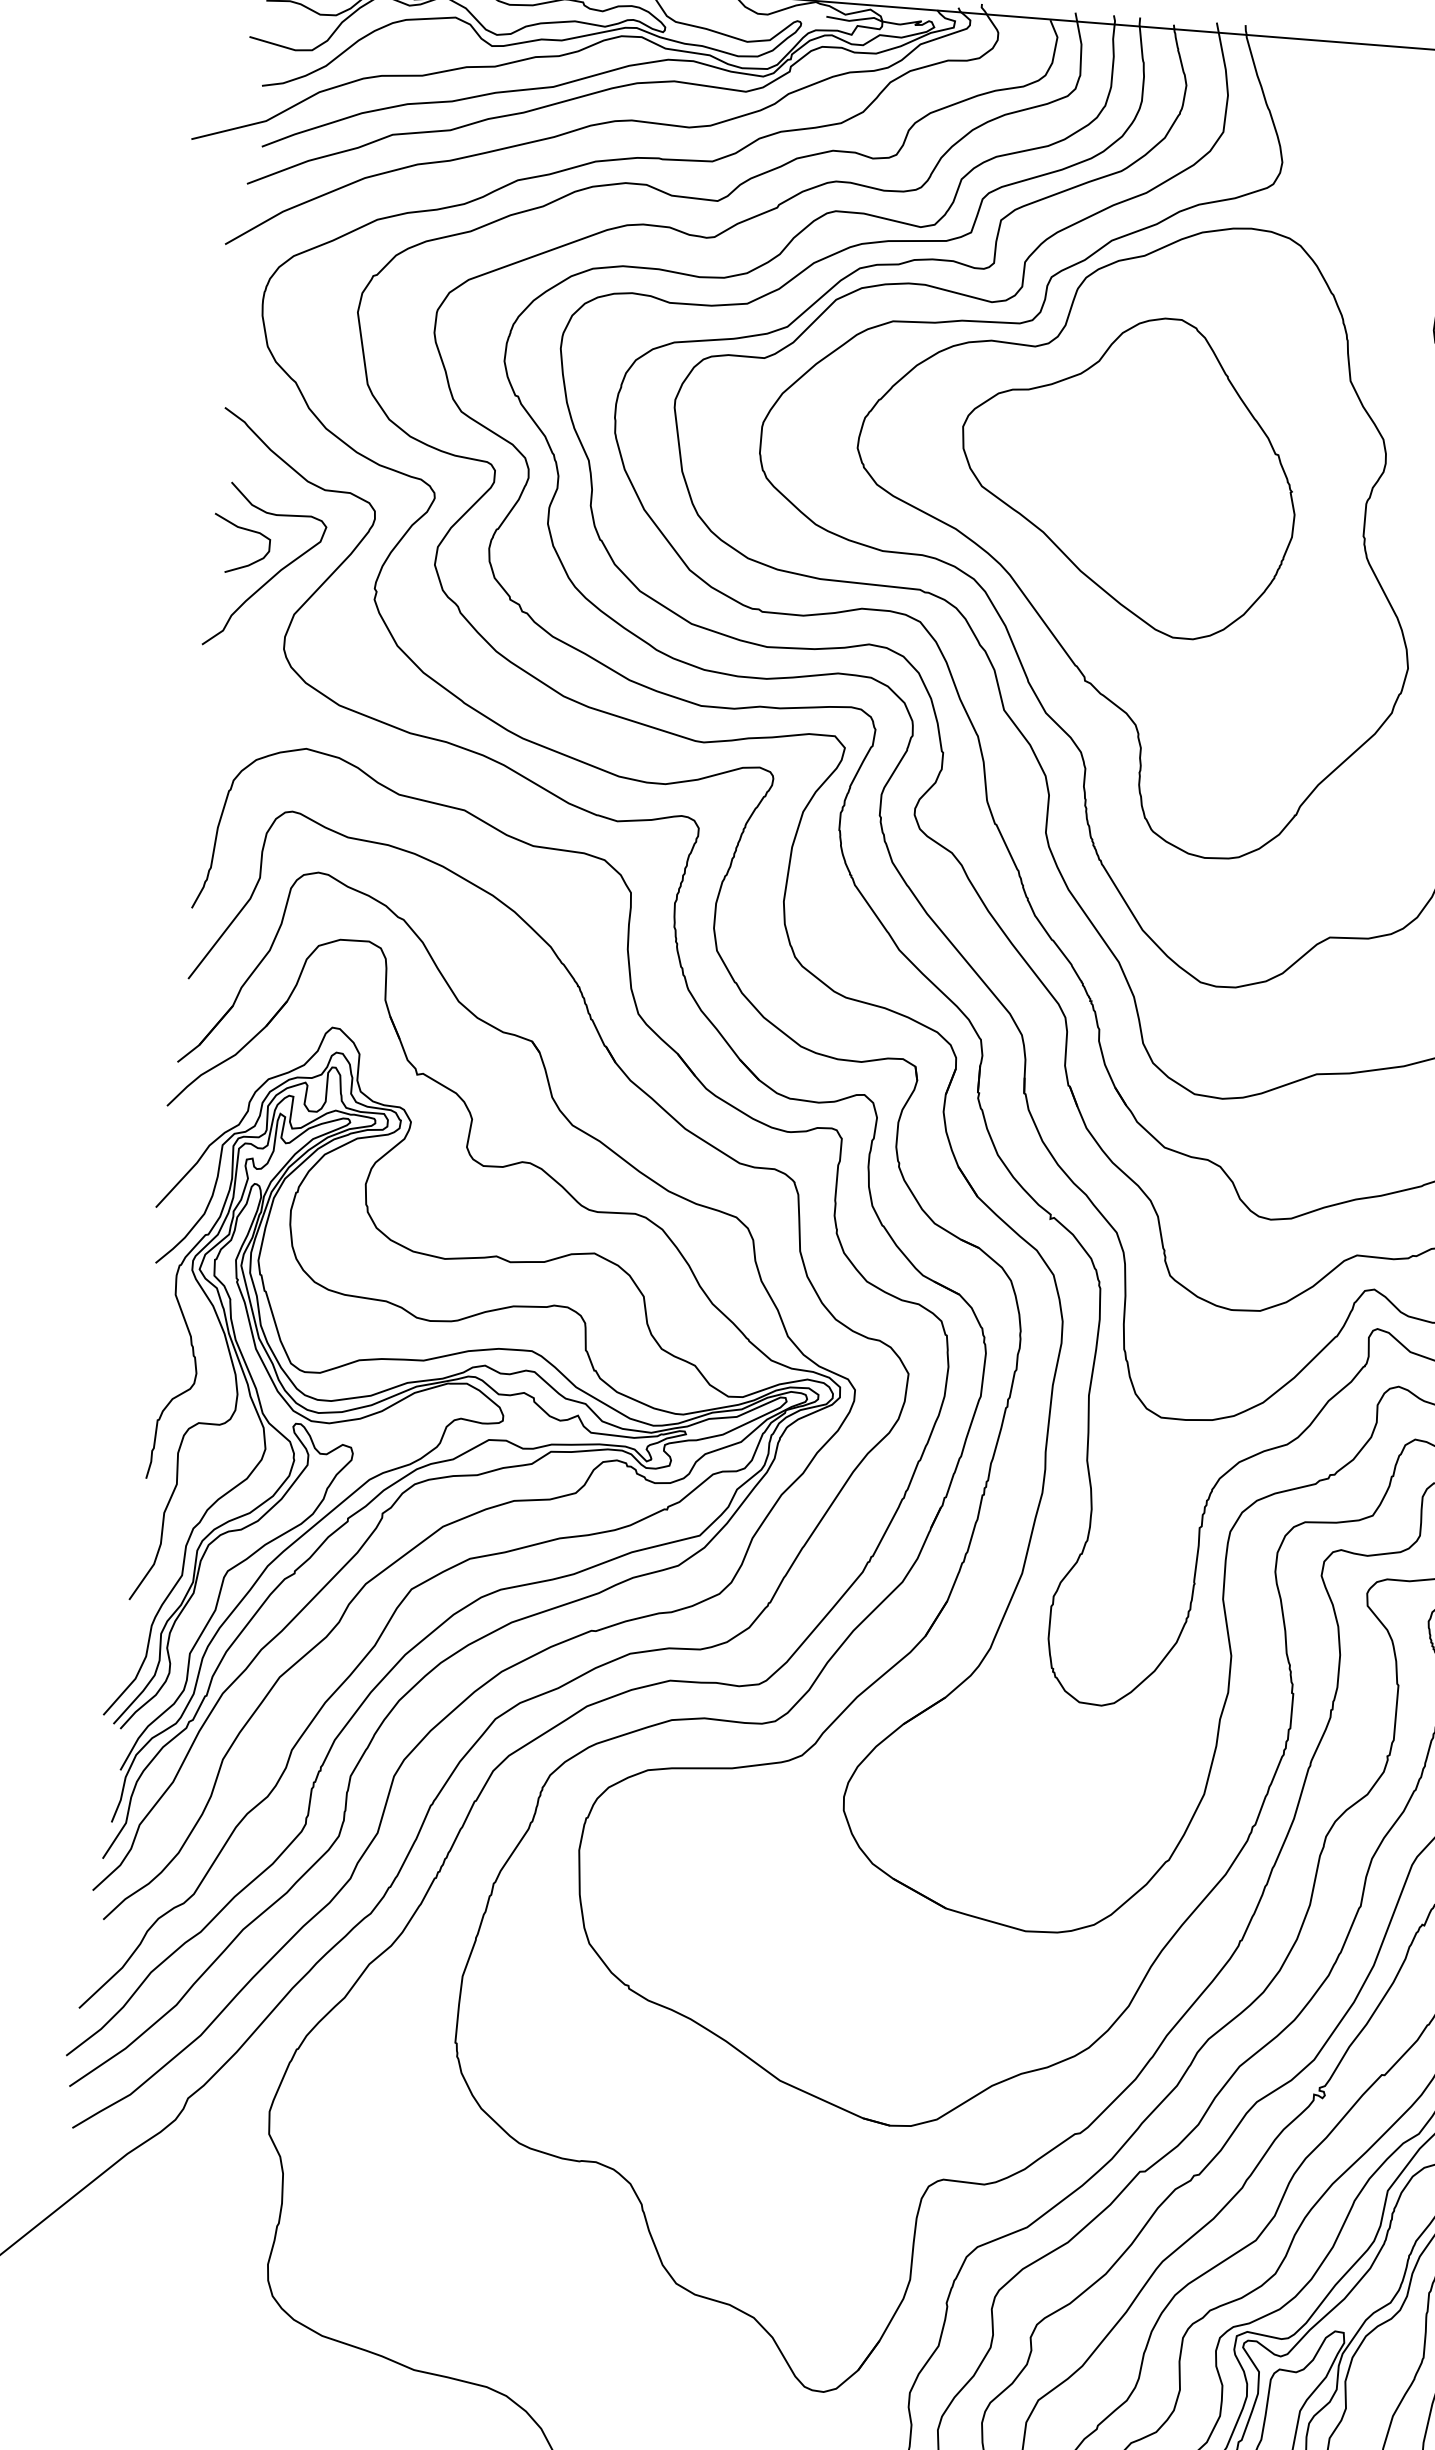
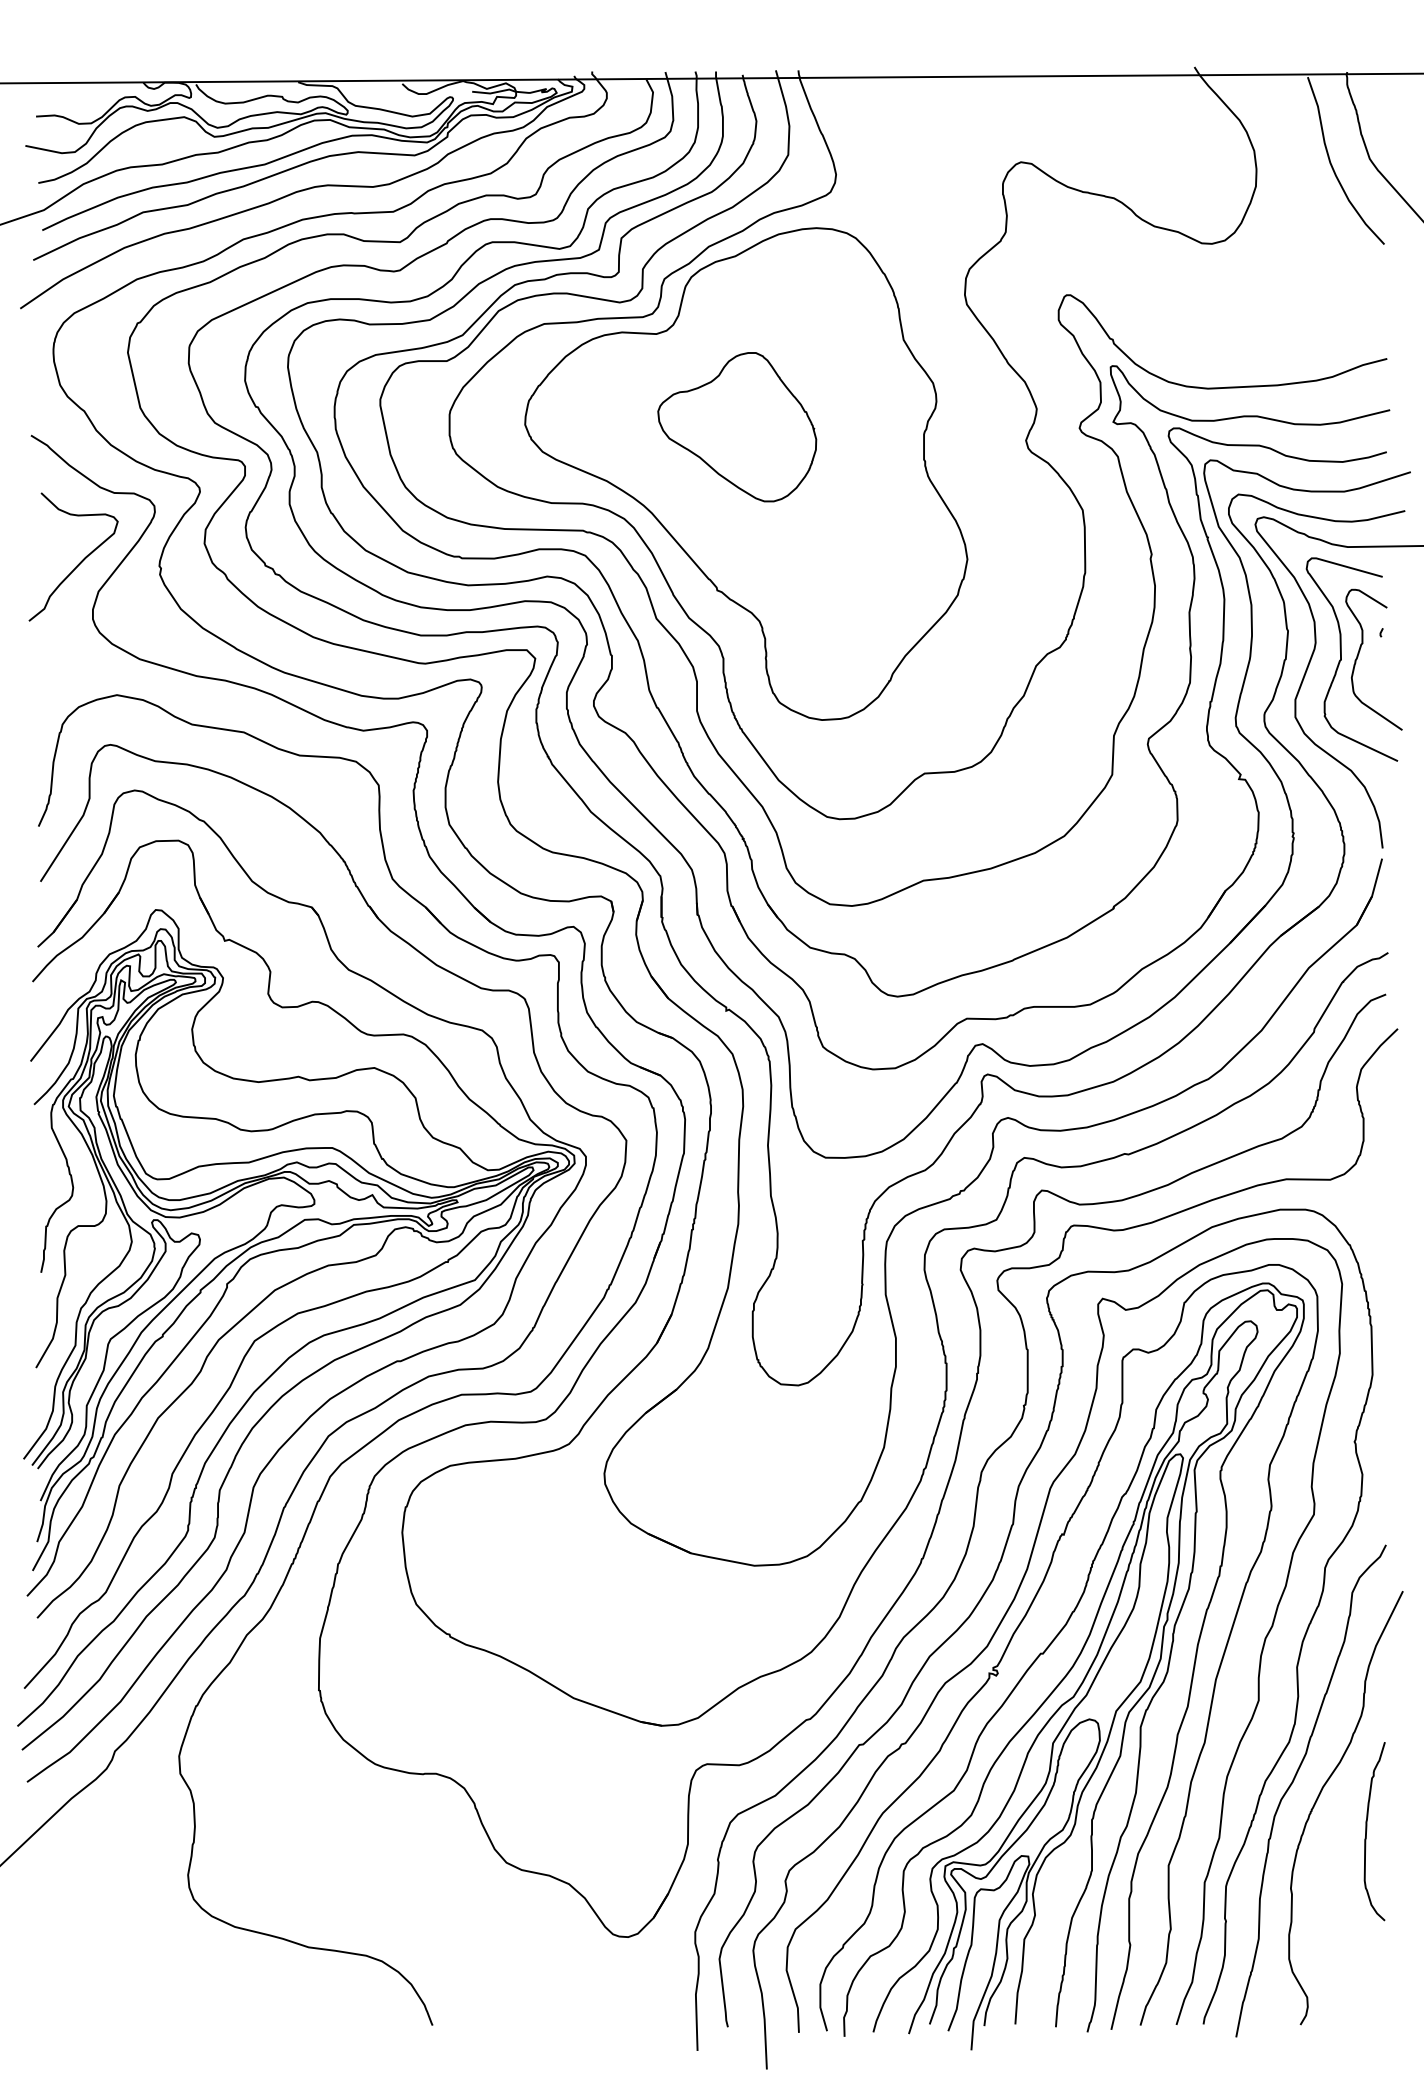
part: (1127, 473) -> (736, 426), size x0.6
curve: (243, 530) -> (53, 529), removed

